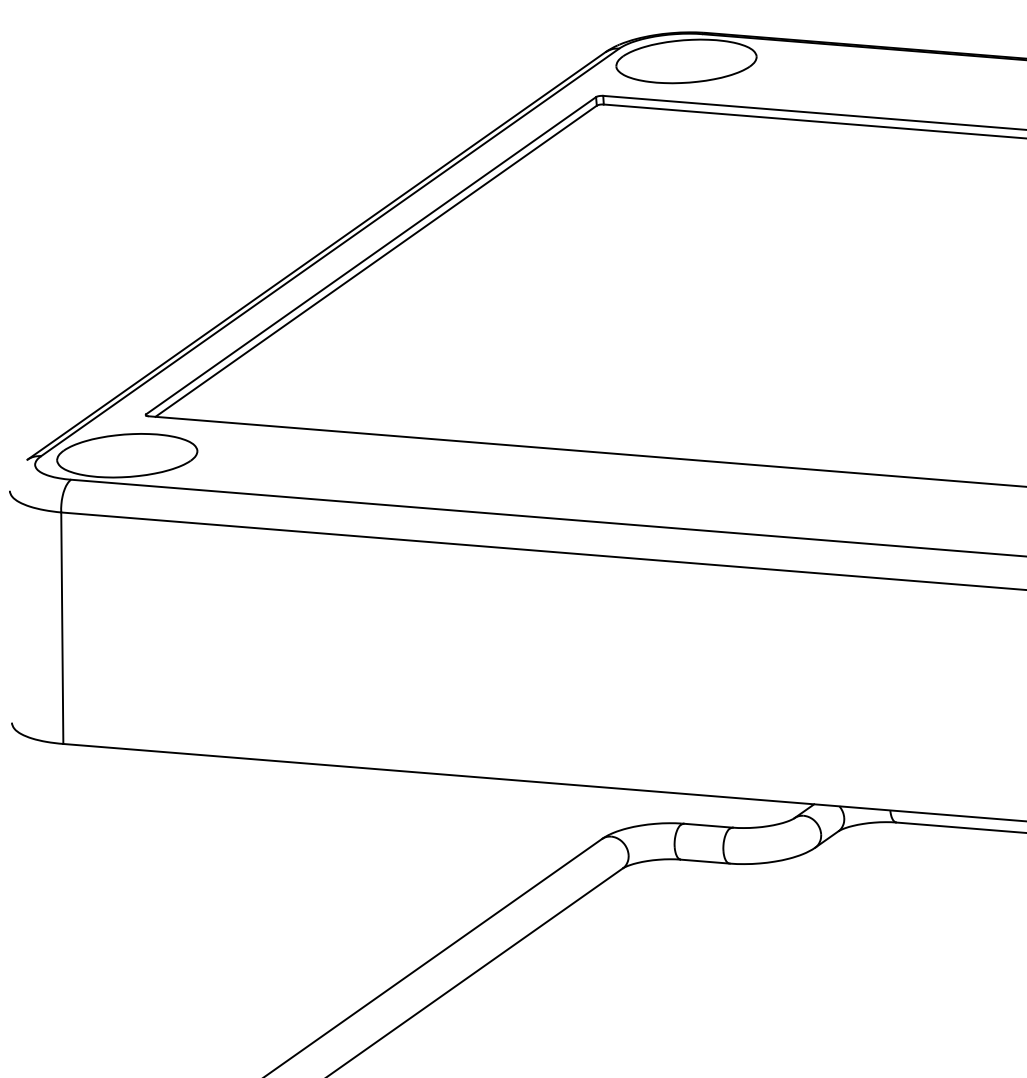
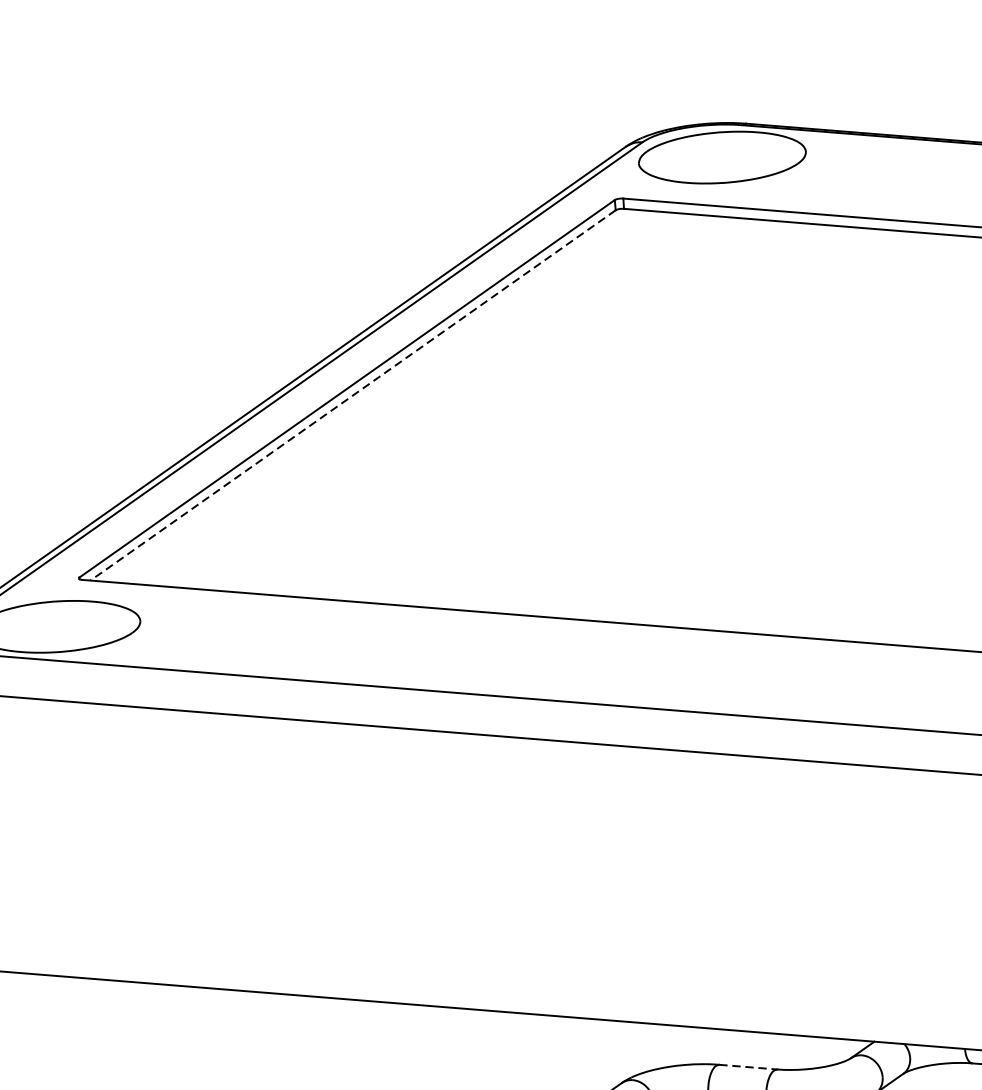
line: (376, 261) -> (353, 395), solid -> dashed
line: (708, 825) -> (748, 1066), solid -> dashed

